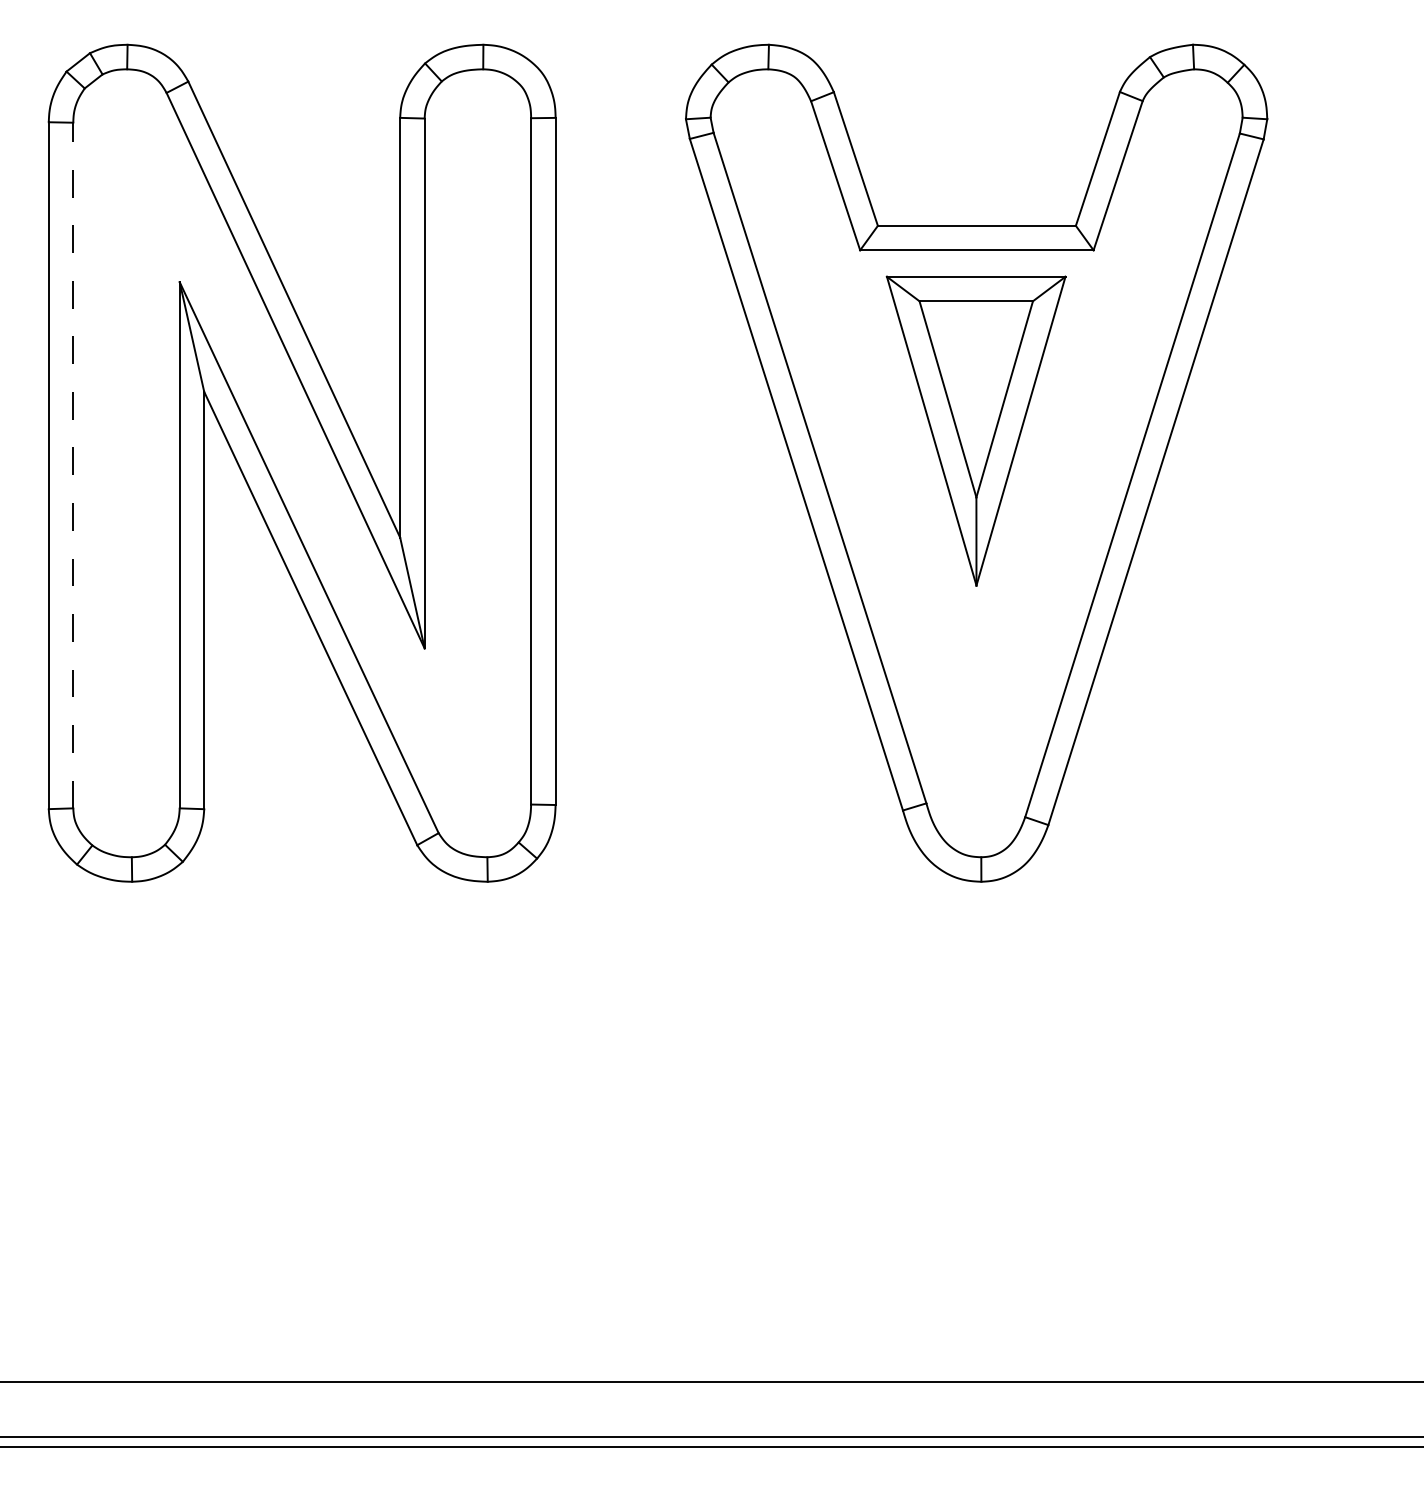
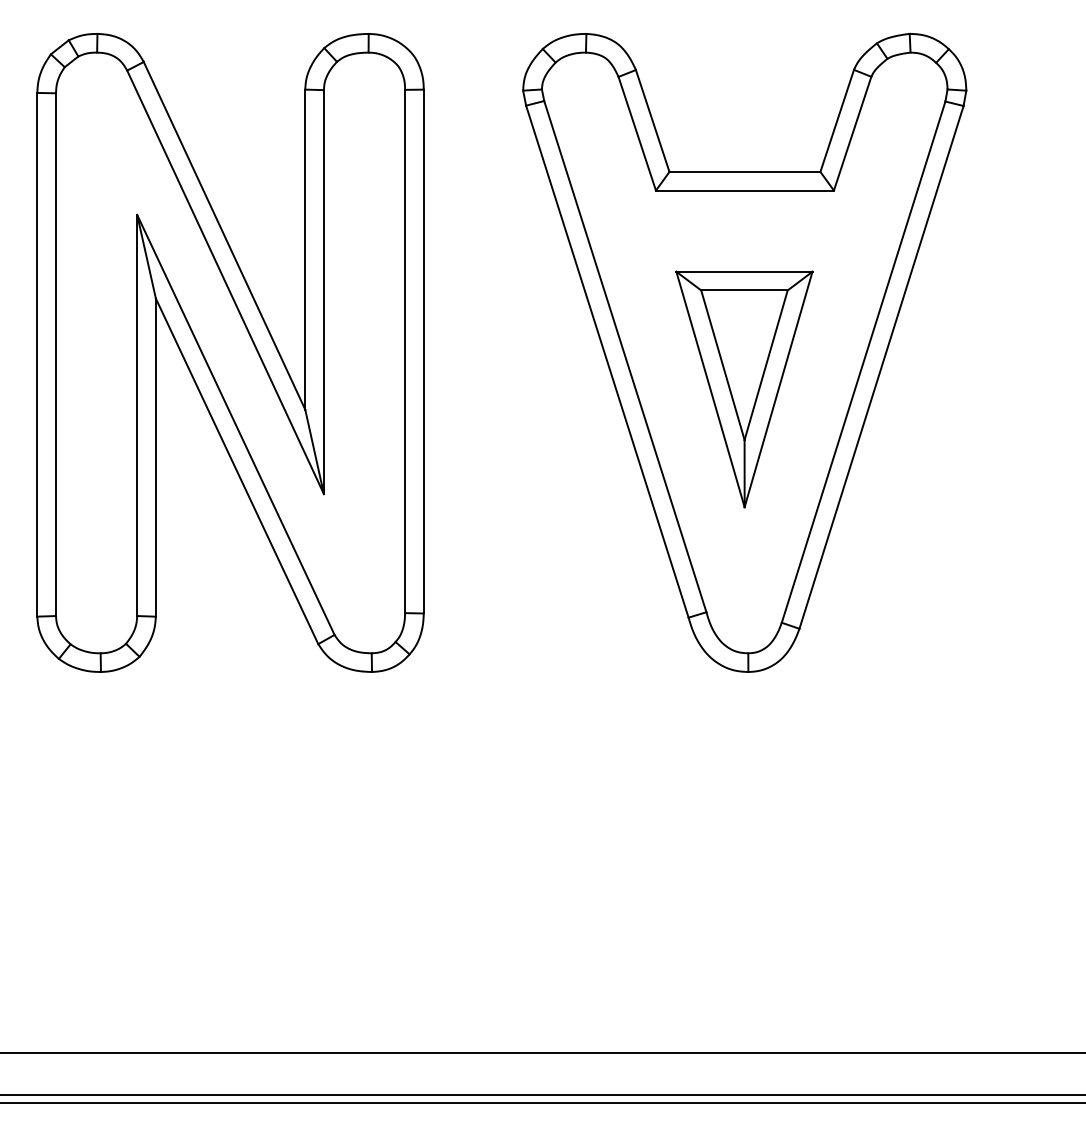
part: (975, 430) -> (743, 388), moved
line: (73, 465) -> (56, 354), dashed -> solid

